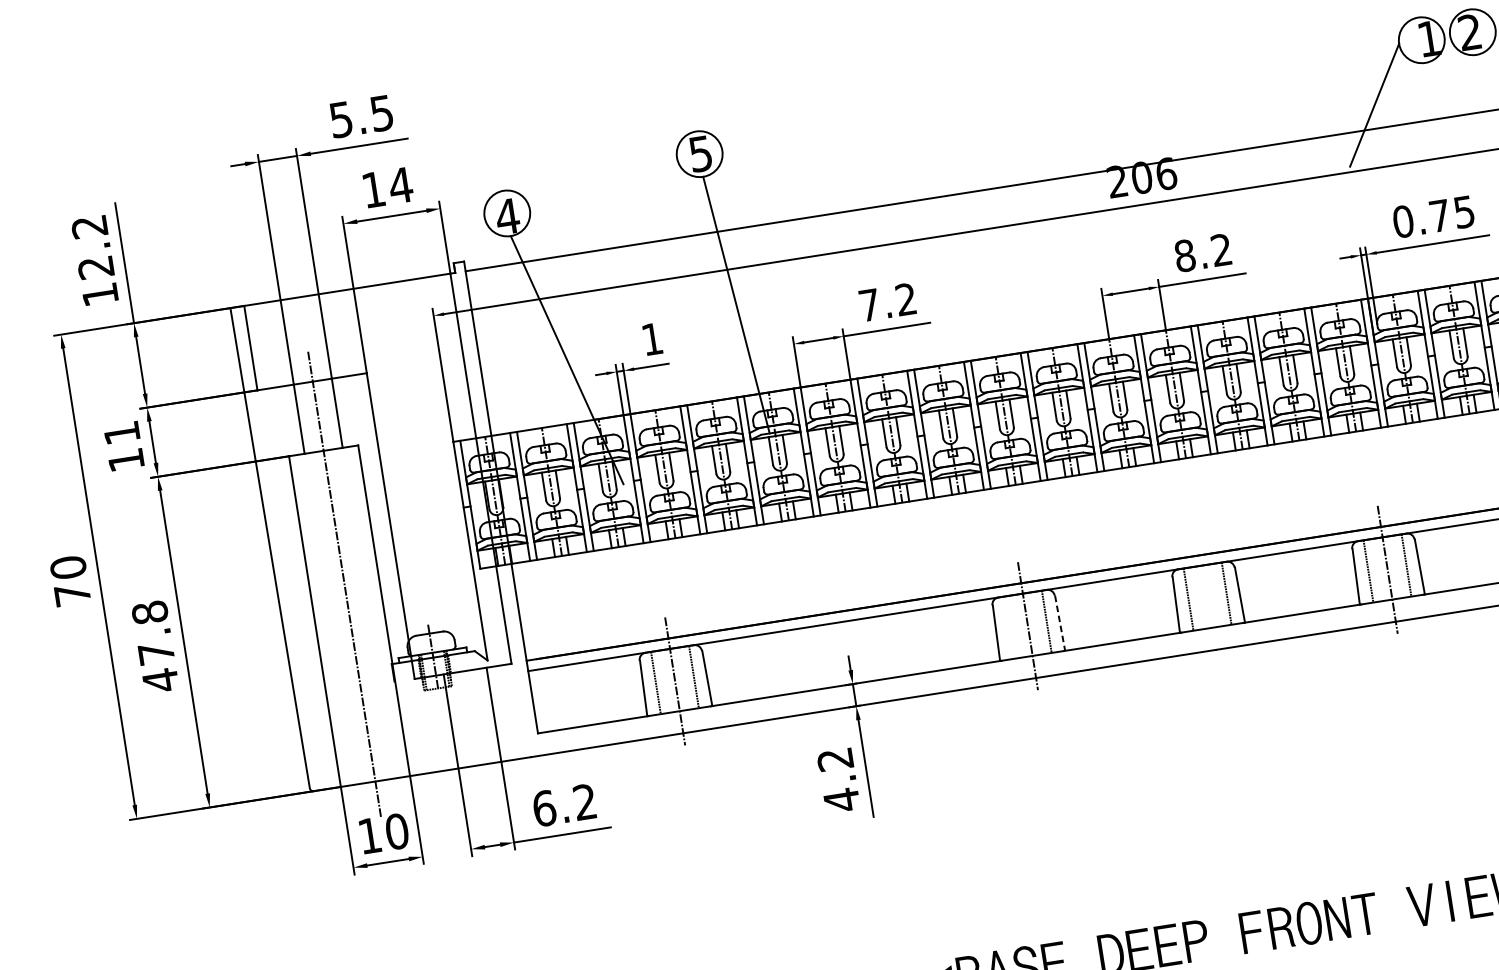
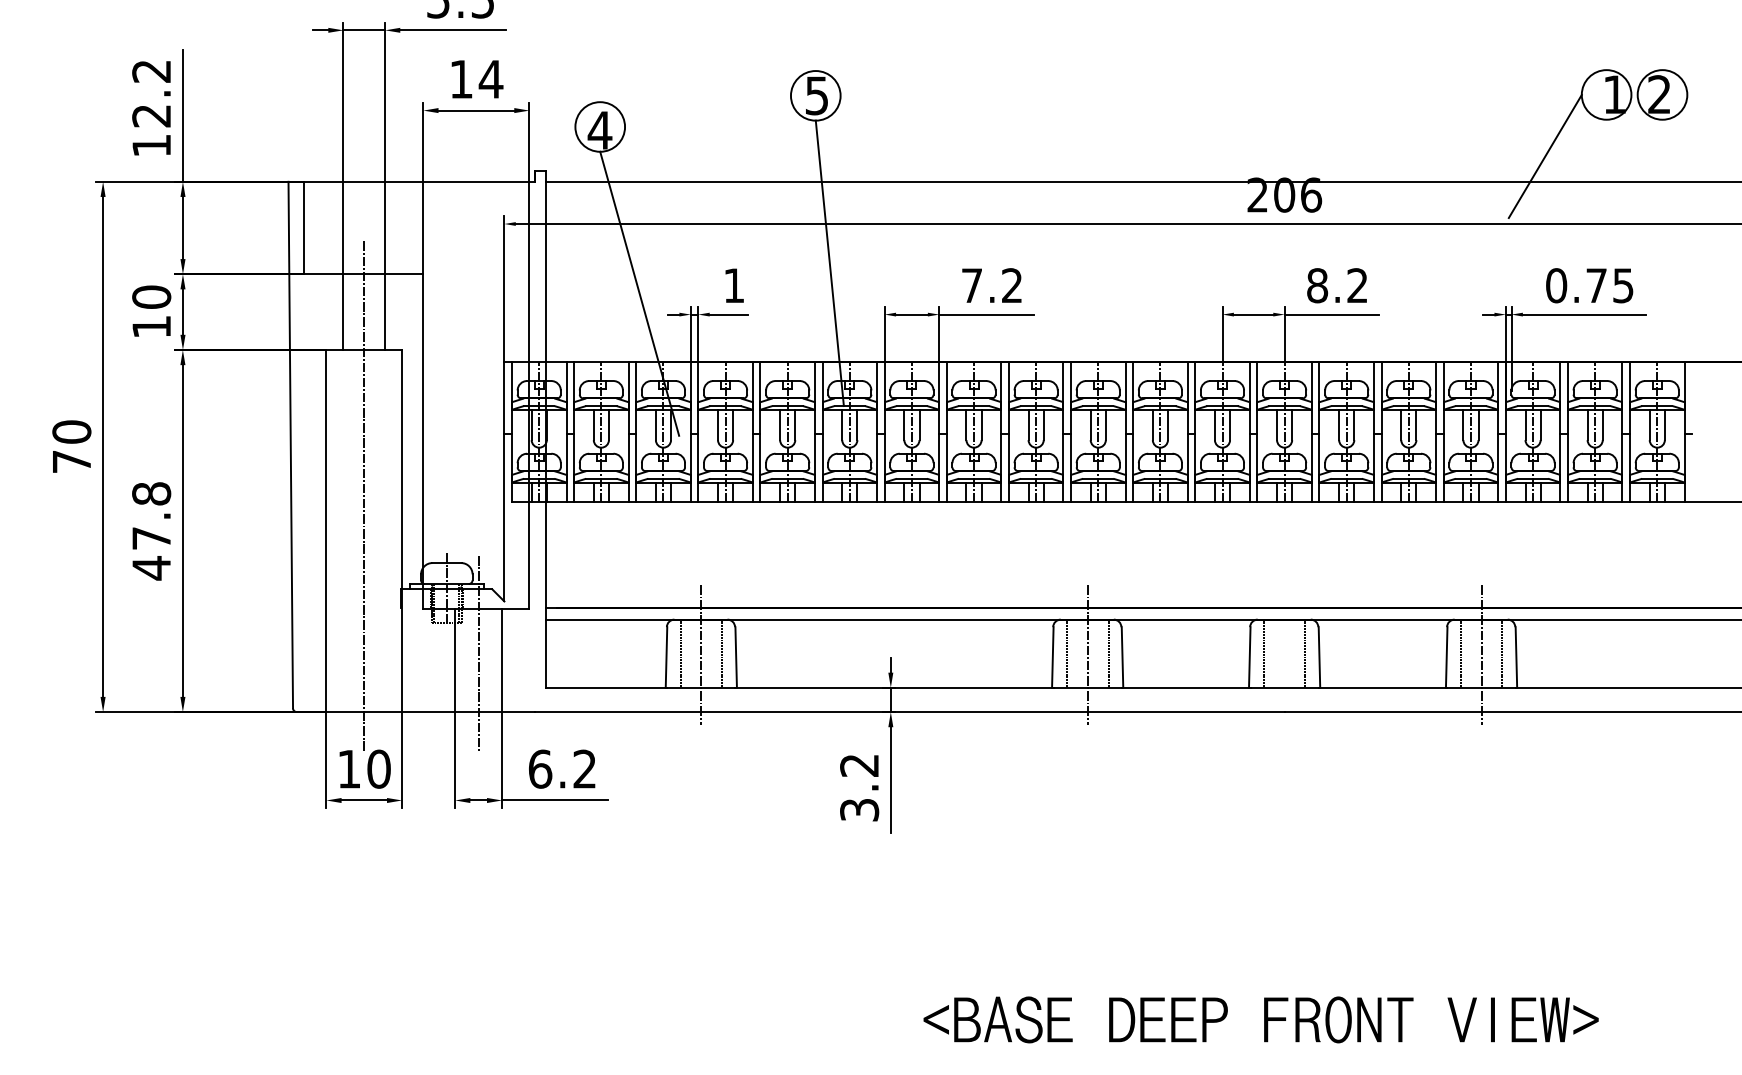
text: (121, 432) -> (151, 296), 11 -> 10
line: (1060, 624) -> (1122, 658), dashed -> solid
line: (1008, 627) -> (1066, 653), added
line: (471, 711) -> (478, 653), added
text: (841, 799) -> (859, 809), 4.2 -> 3.2

